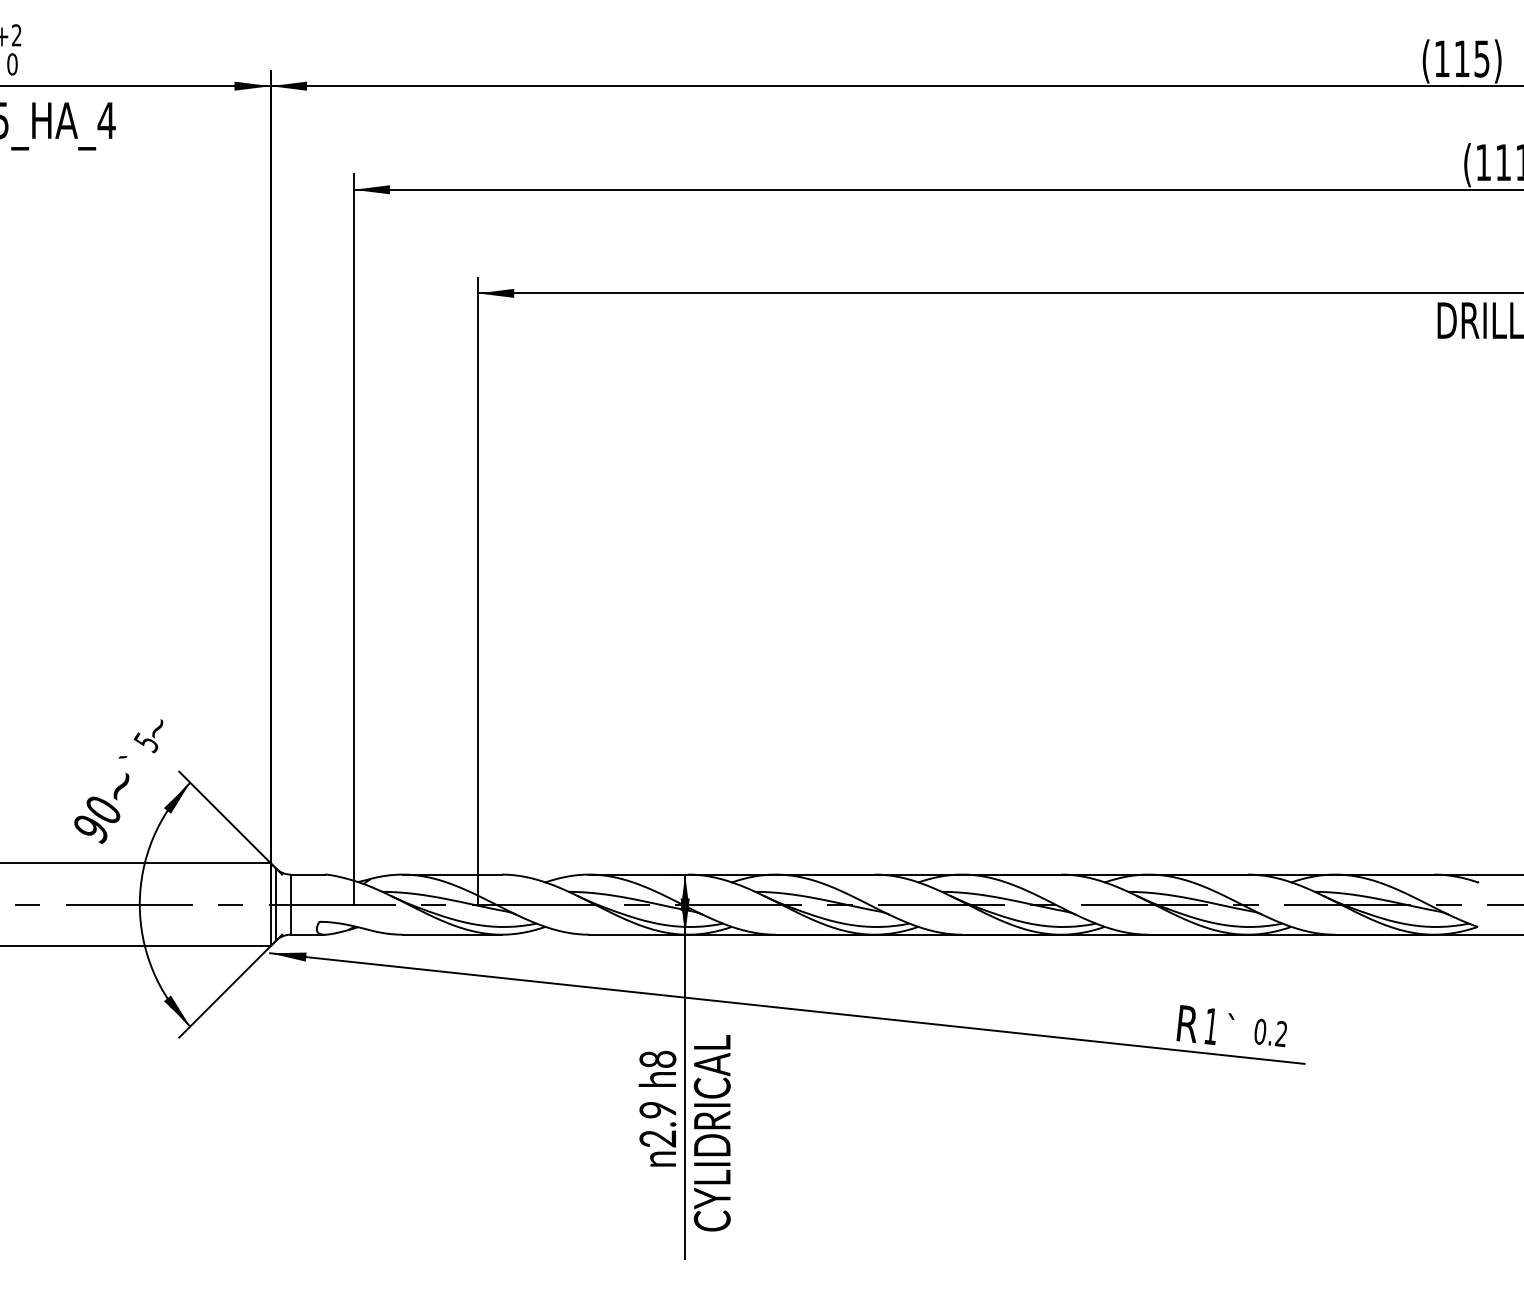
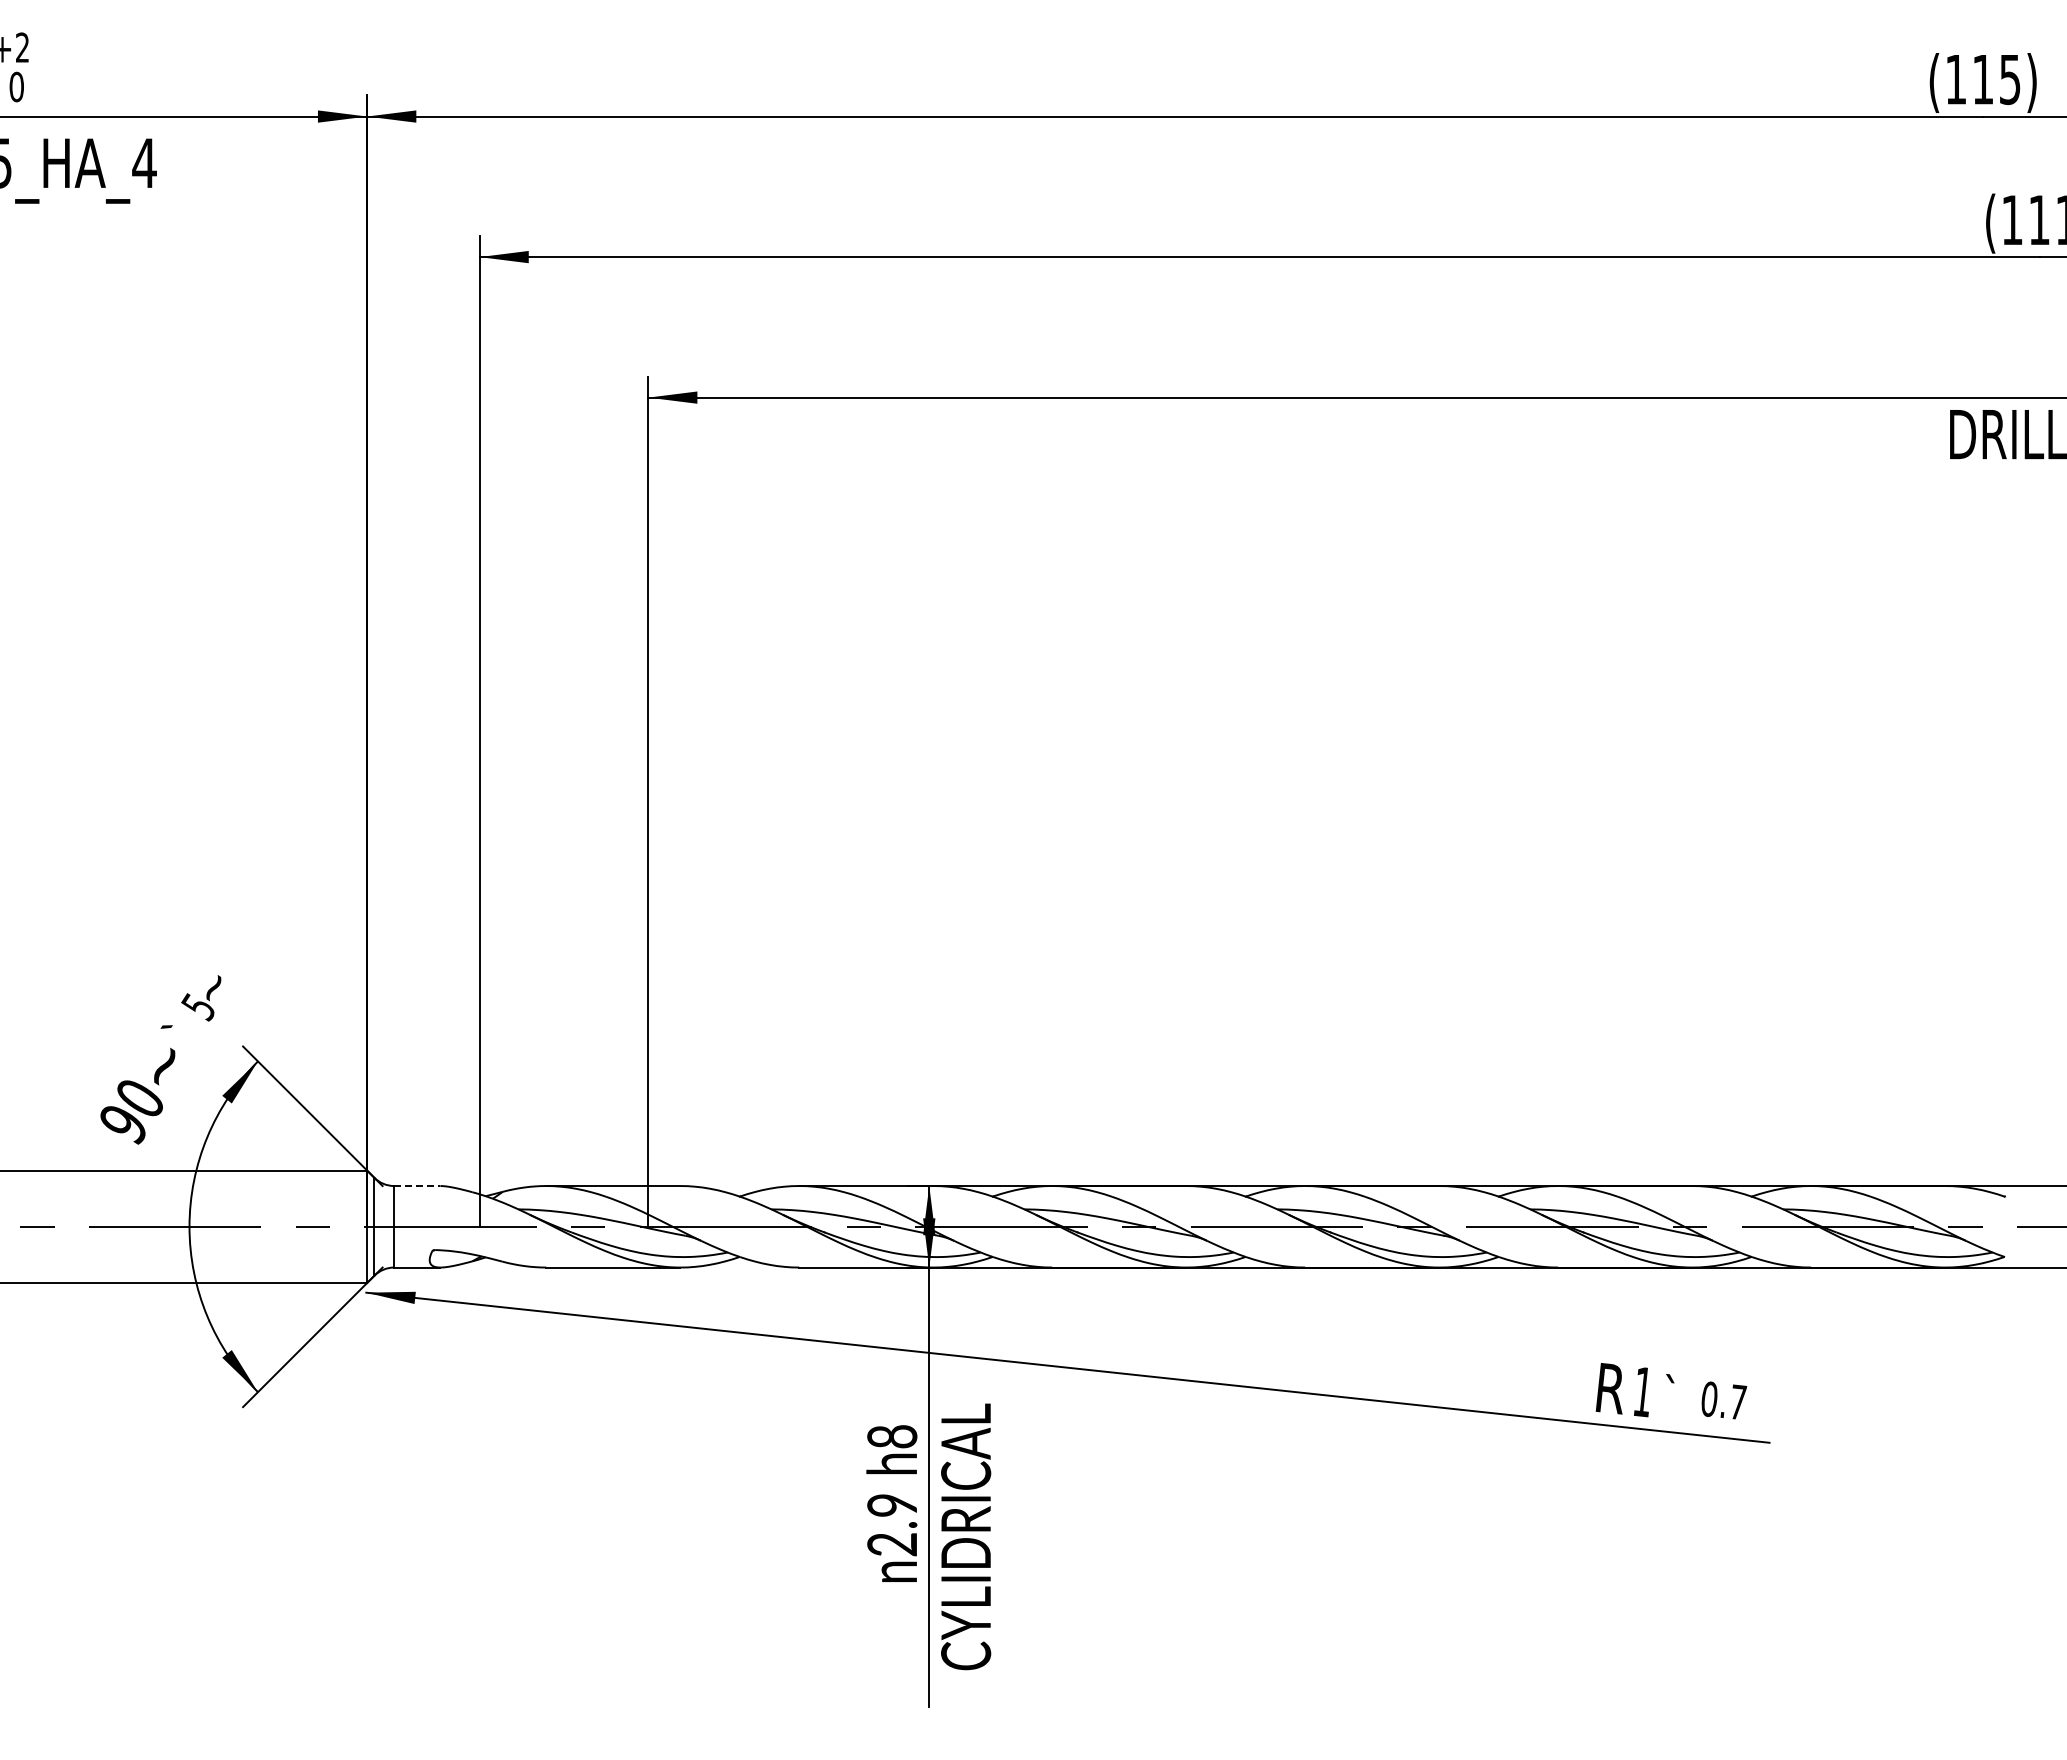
line: (307, 874) -> (417, 1186), solid -> dashed
text: (1281, 1034) -> (1738, 1402), 0.2 -> 0.7

